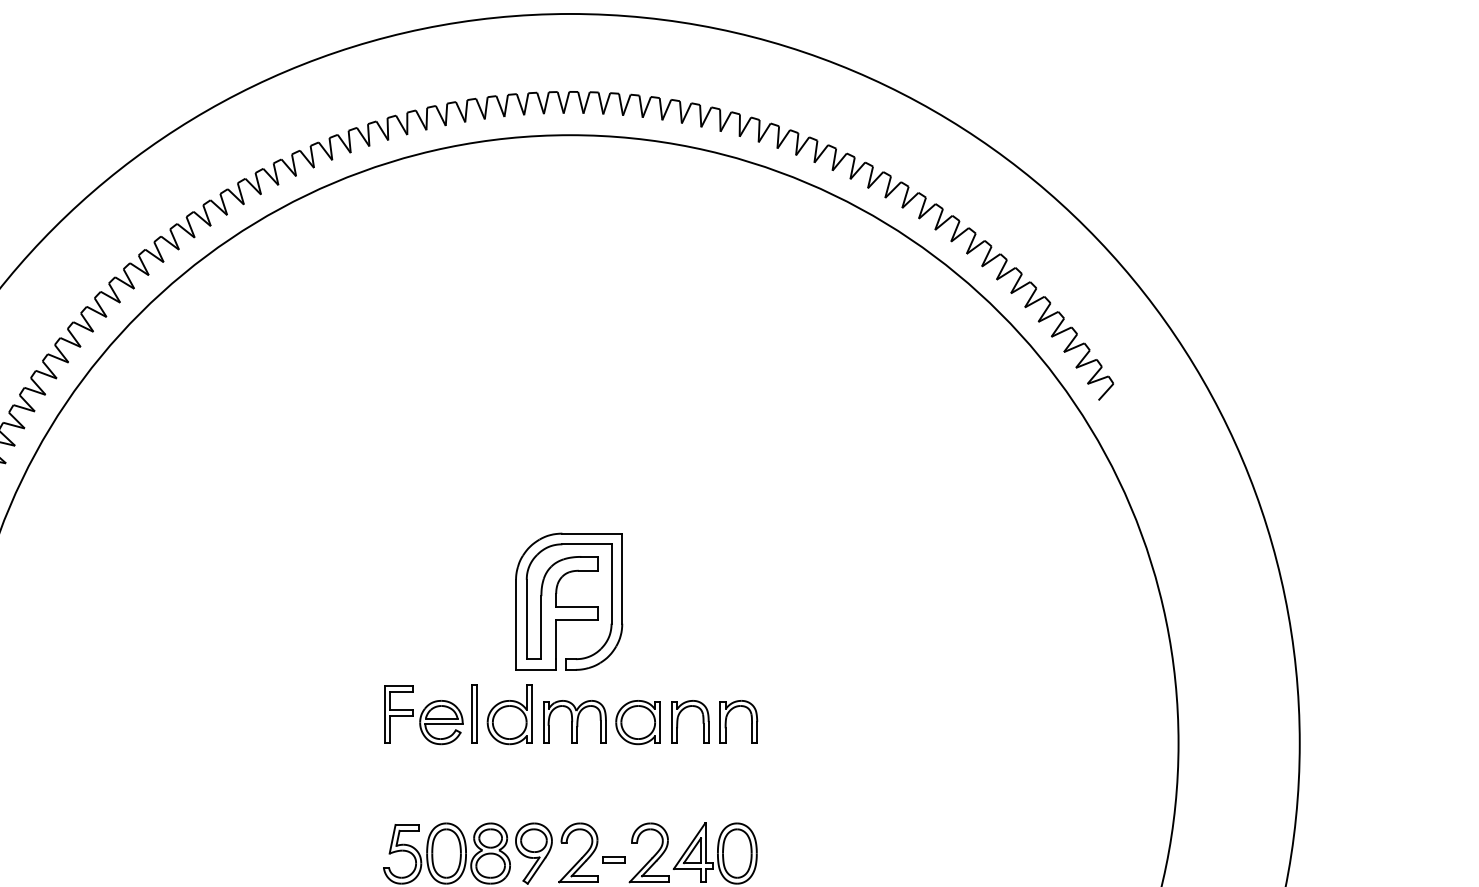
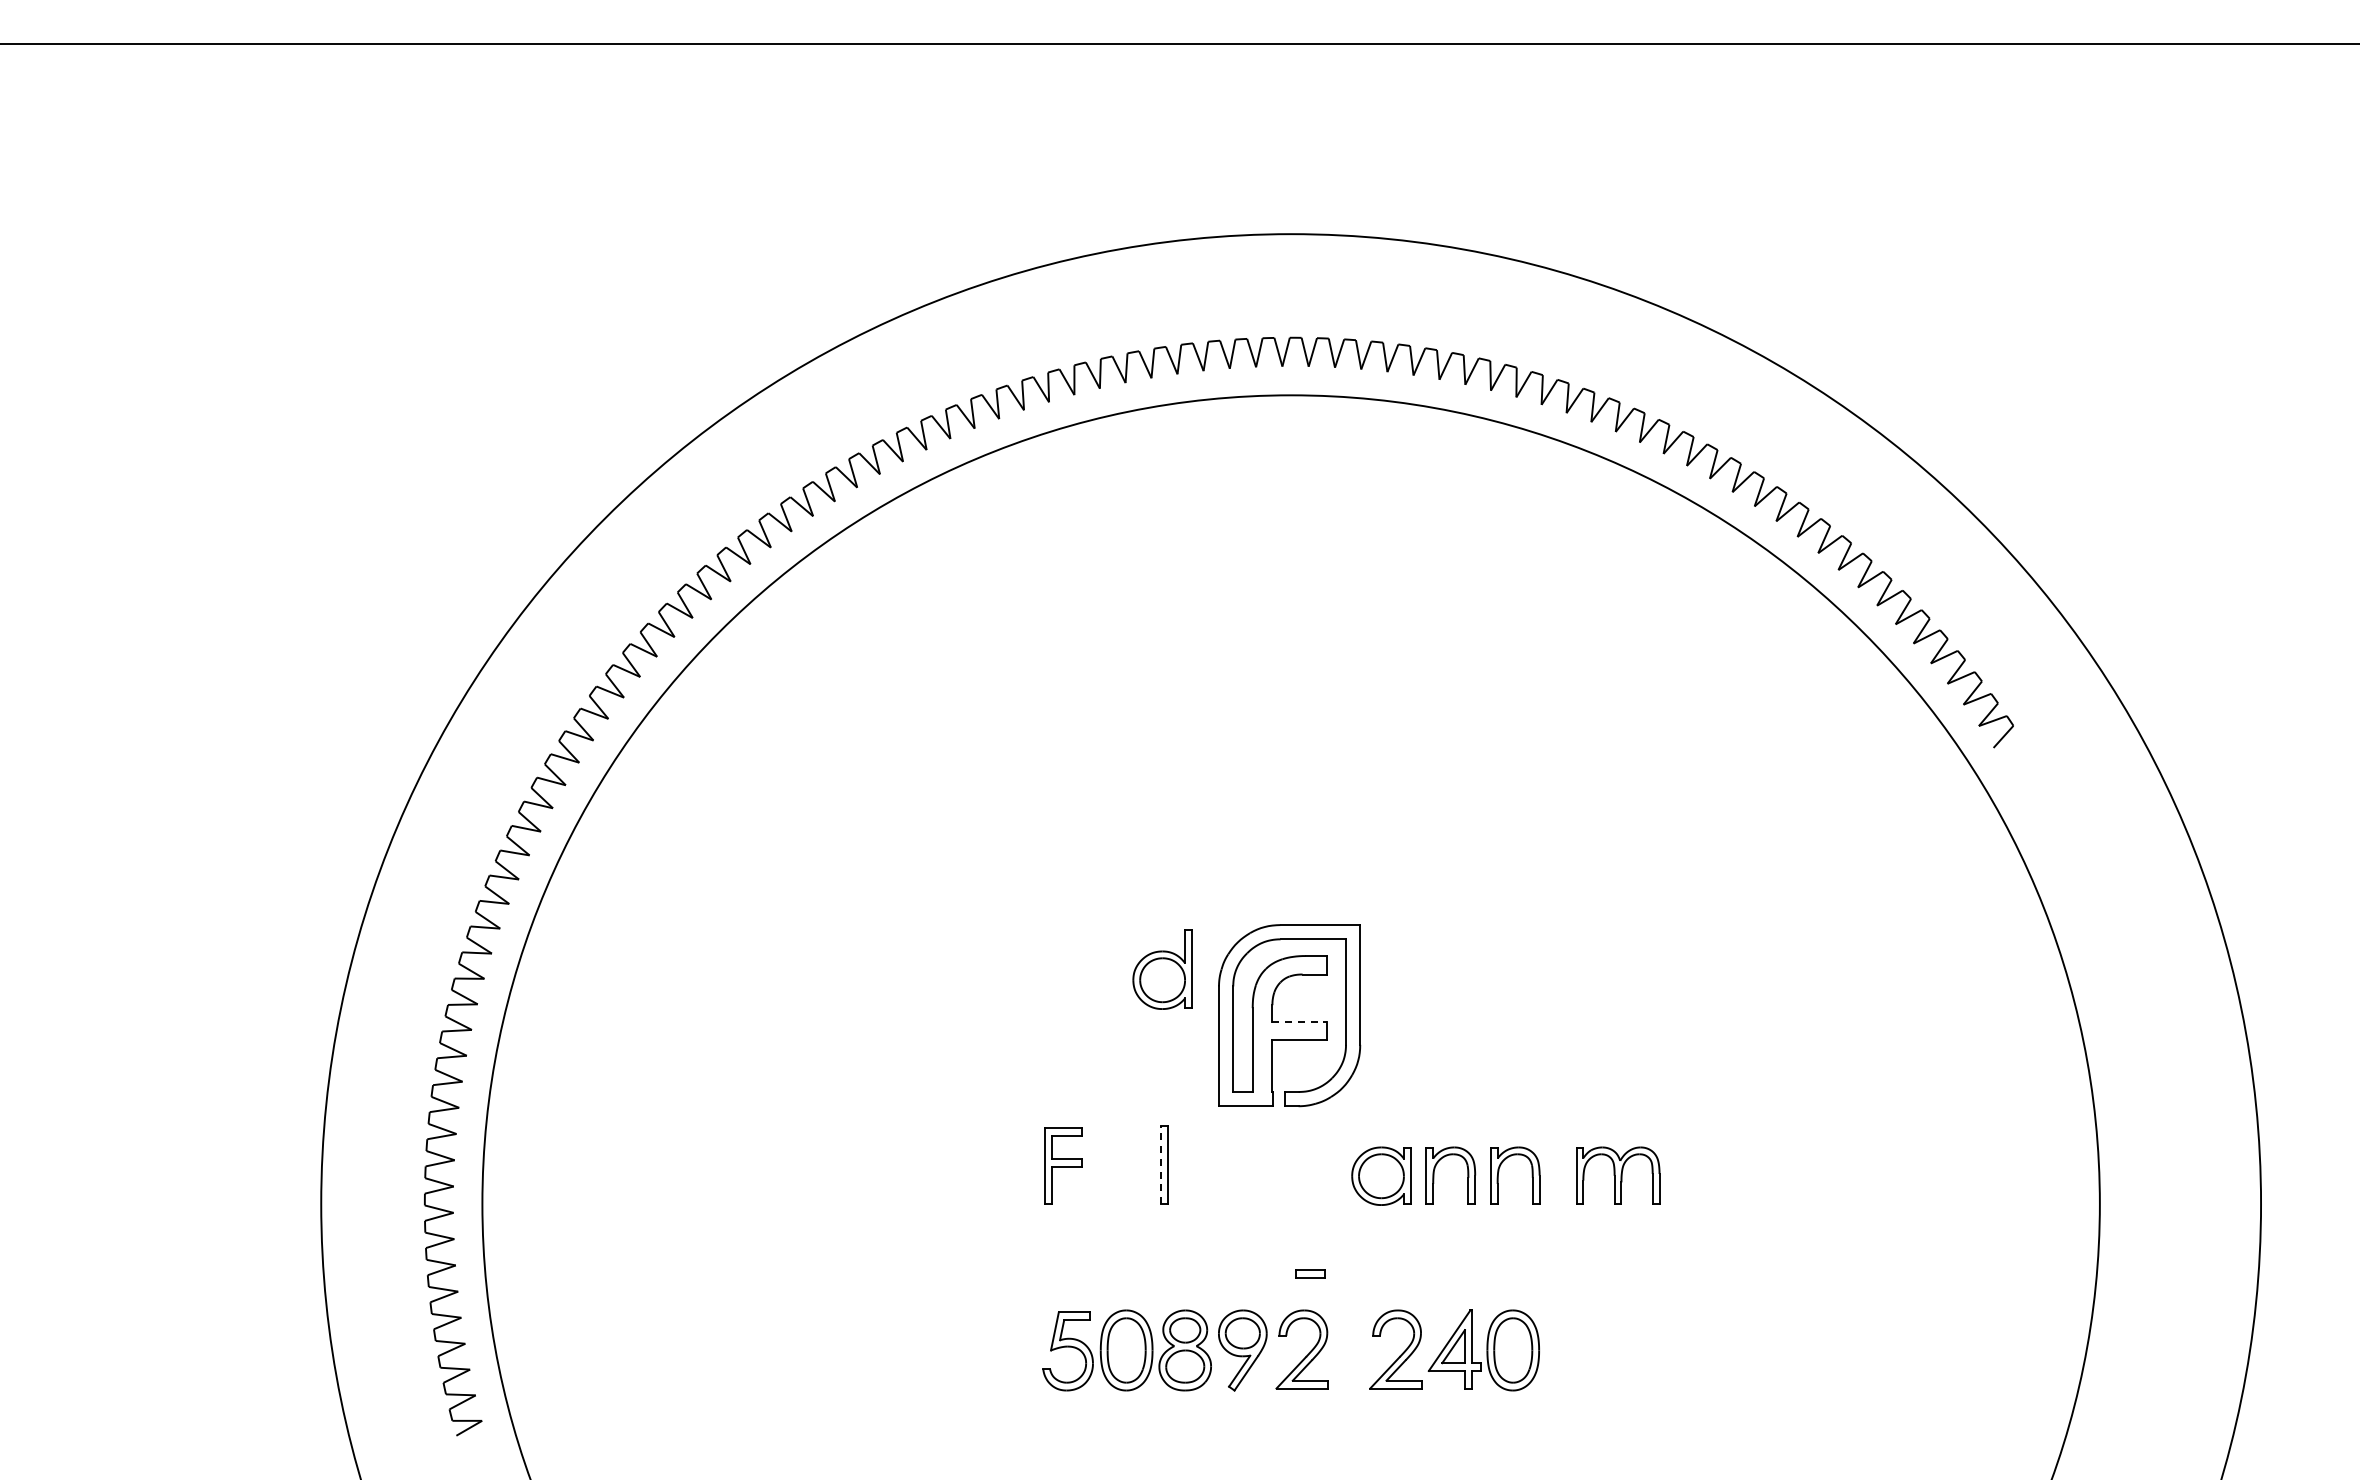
line: (577, 606) -> (1300, 1022), solid -> dashed
line: (472, 713) -> (1160, 1164), solid -> dashed
part: (509, 714) -> (1162, 969), moved
part: (441, 721) -> (1119, 1175), removed
part: (575, 721) -> (1618, 1175), moved
part: (614, 859) -> (1310, 1273), moved

